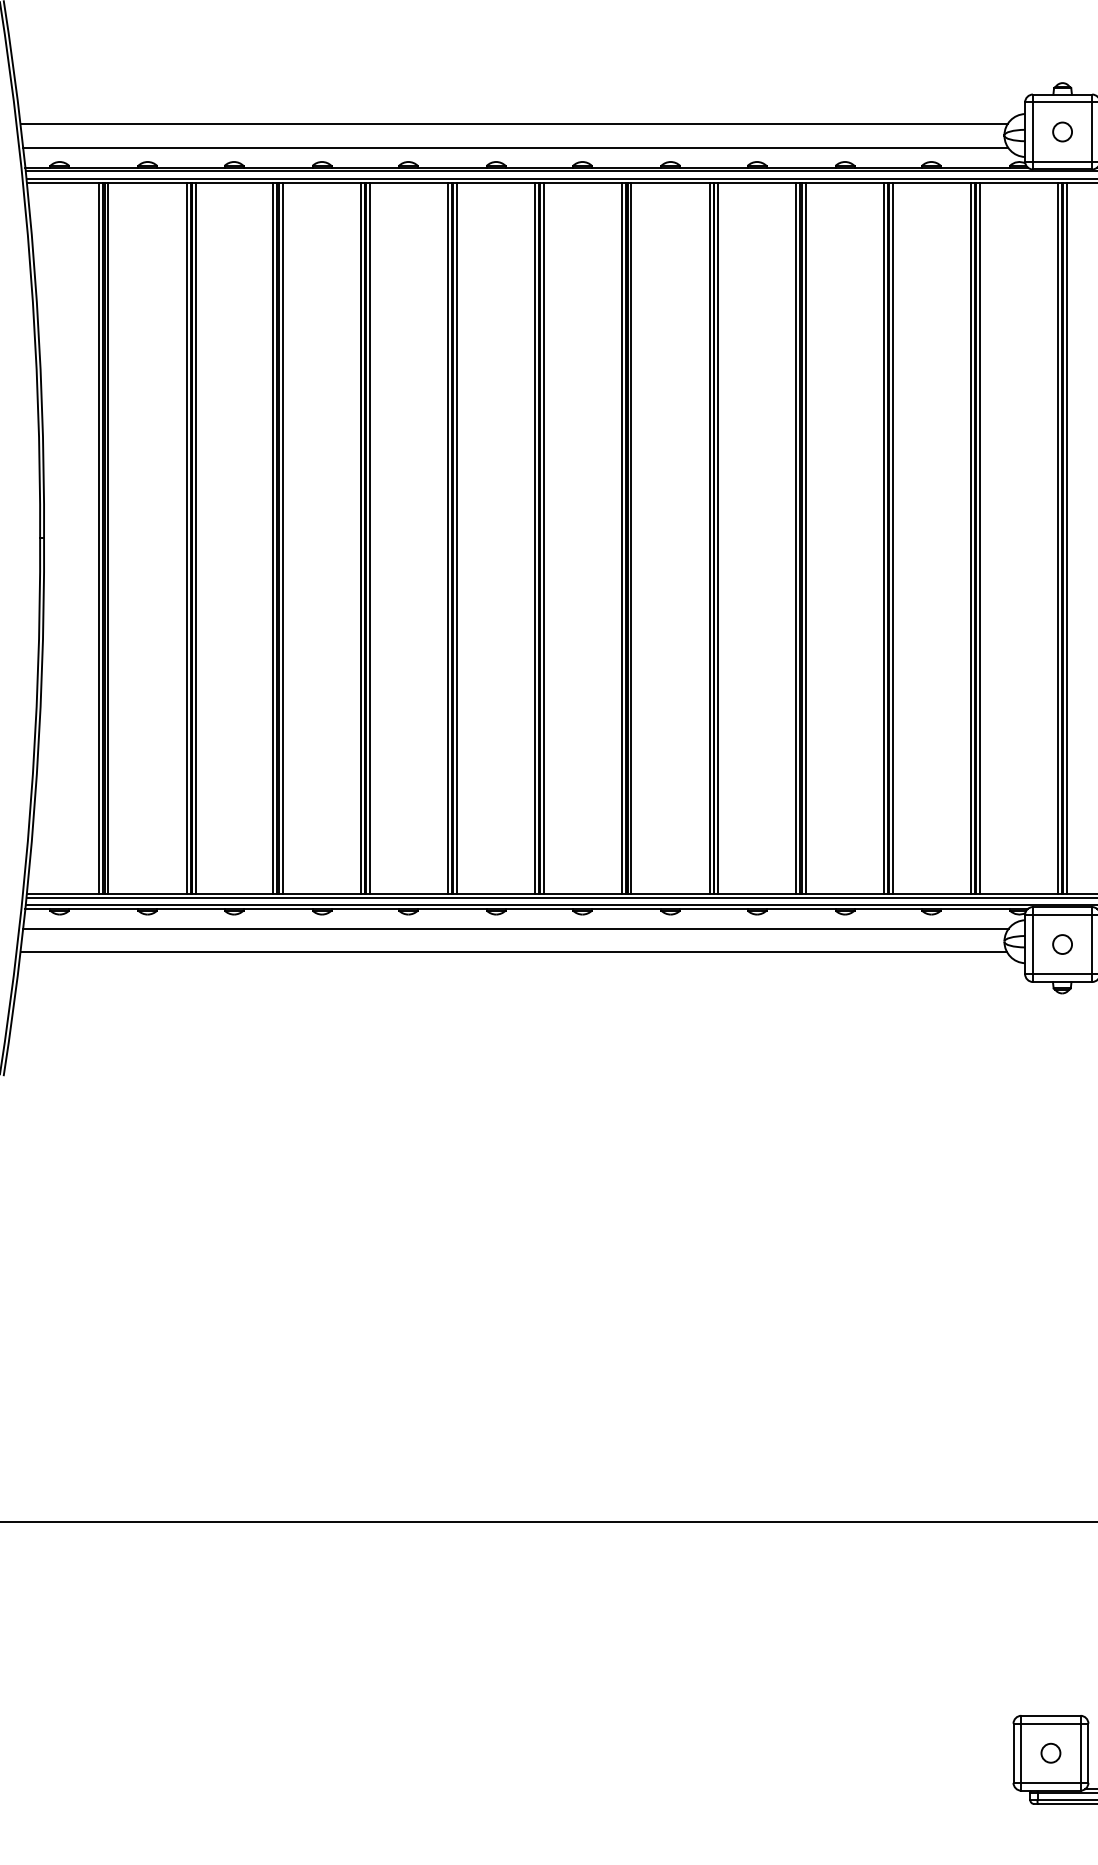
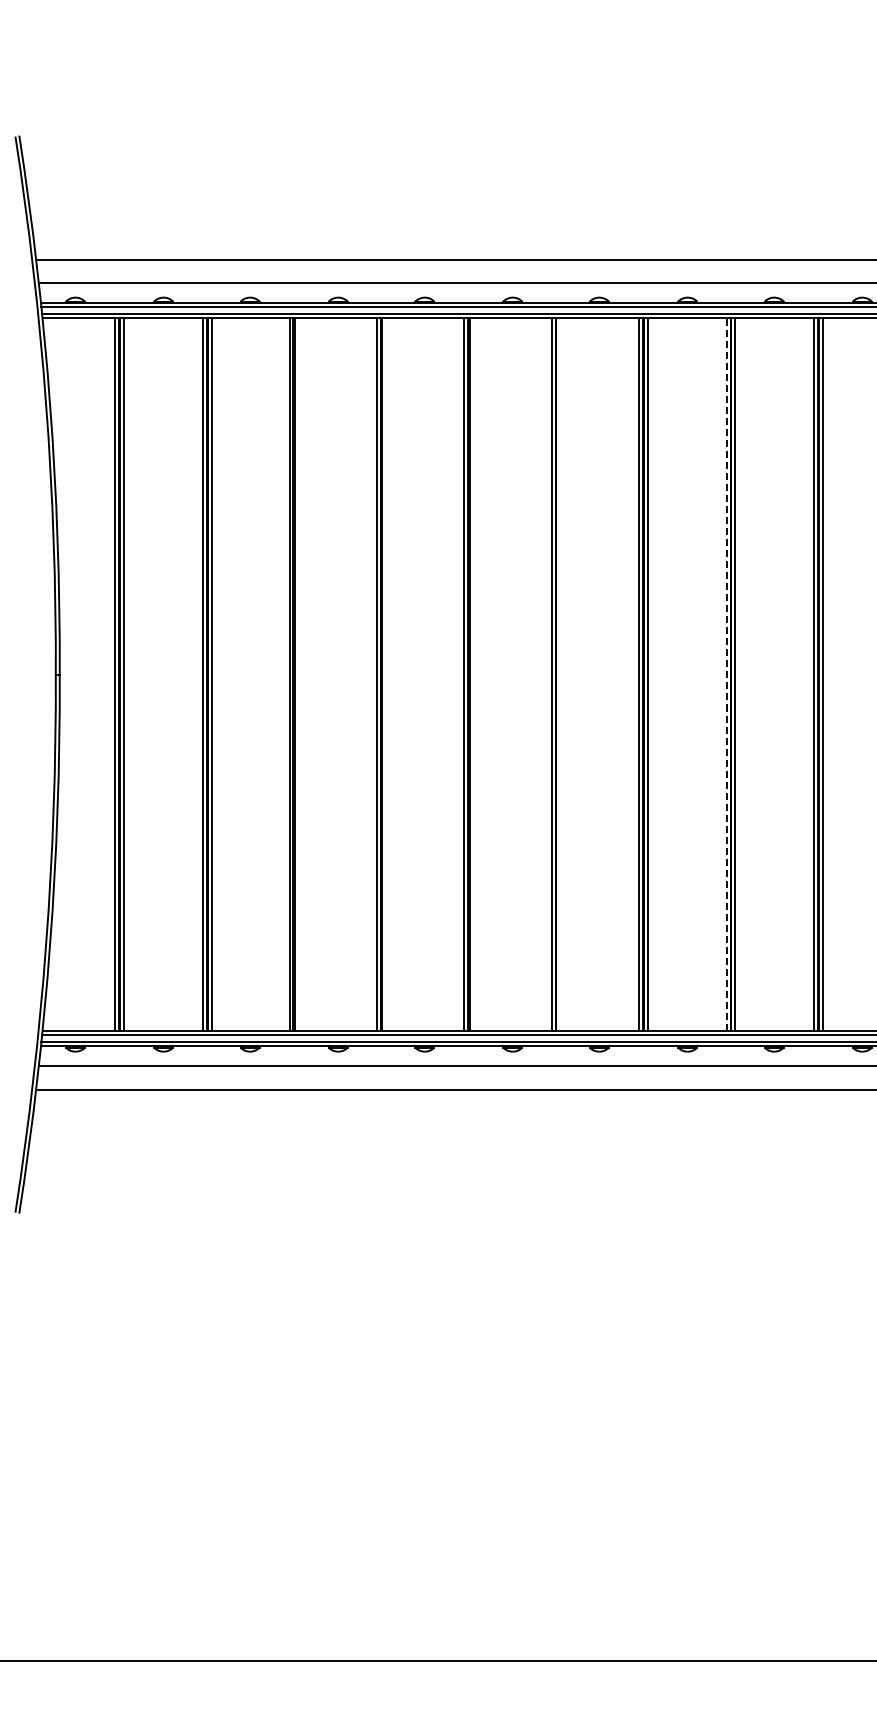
line: (282, 538) -> (298, 674), removed
line: (369, 538) -> (385, 674), removed
line: (457, 538) -> (474, 674), removed
line: (543, 538) -> (560, 674), removed
line: (709, 538) -> (726, 674), solid -> dashed

